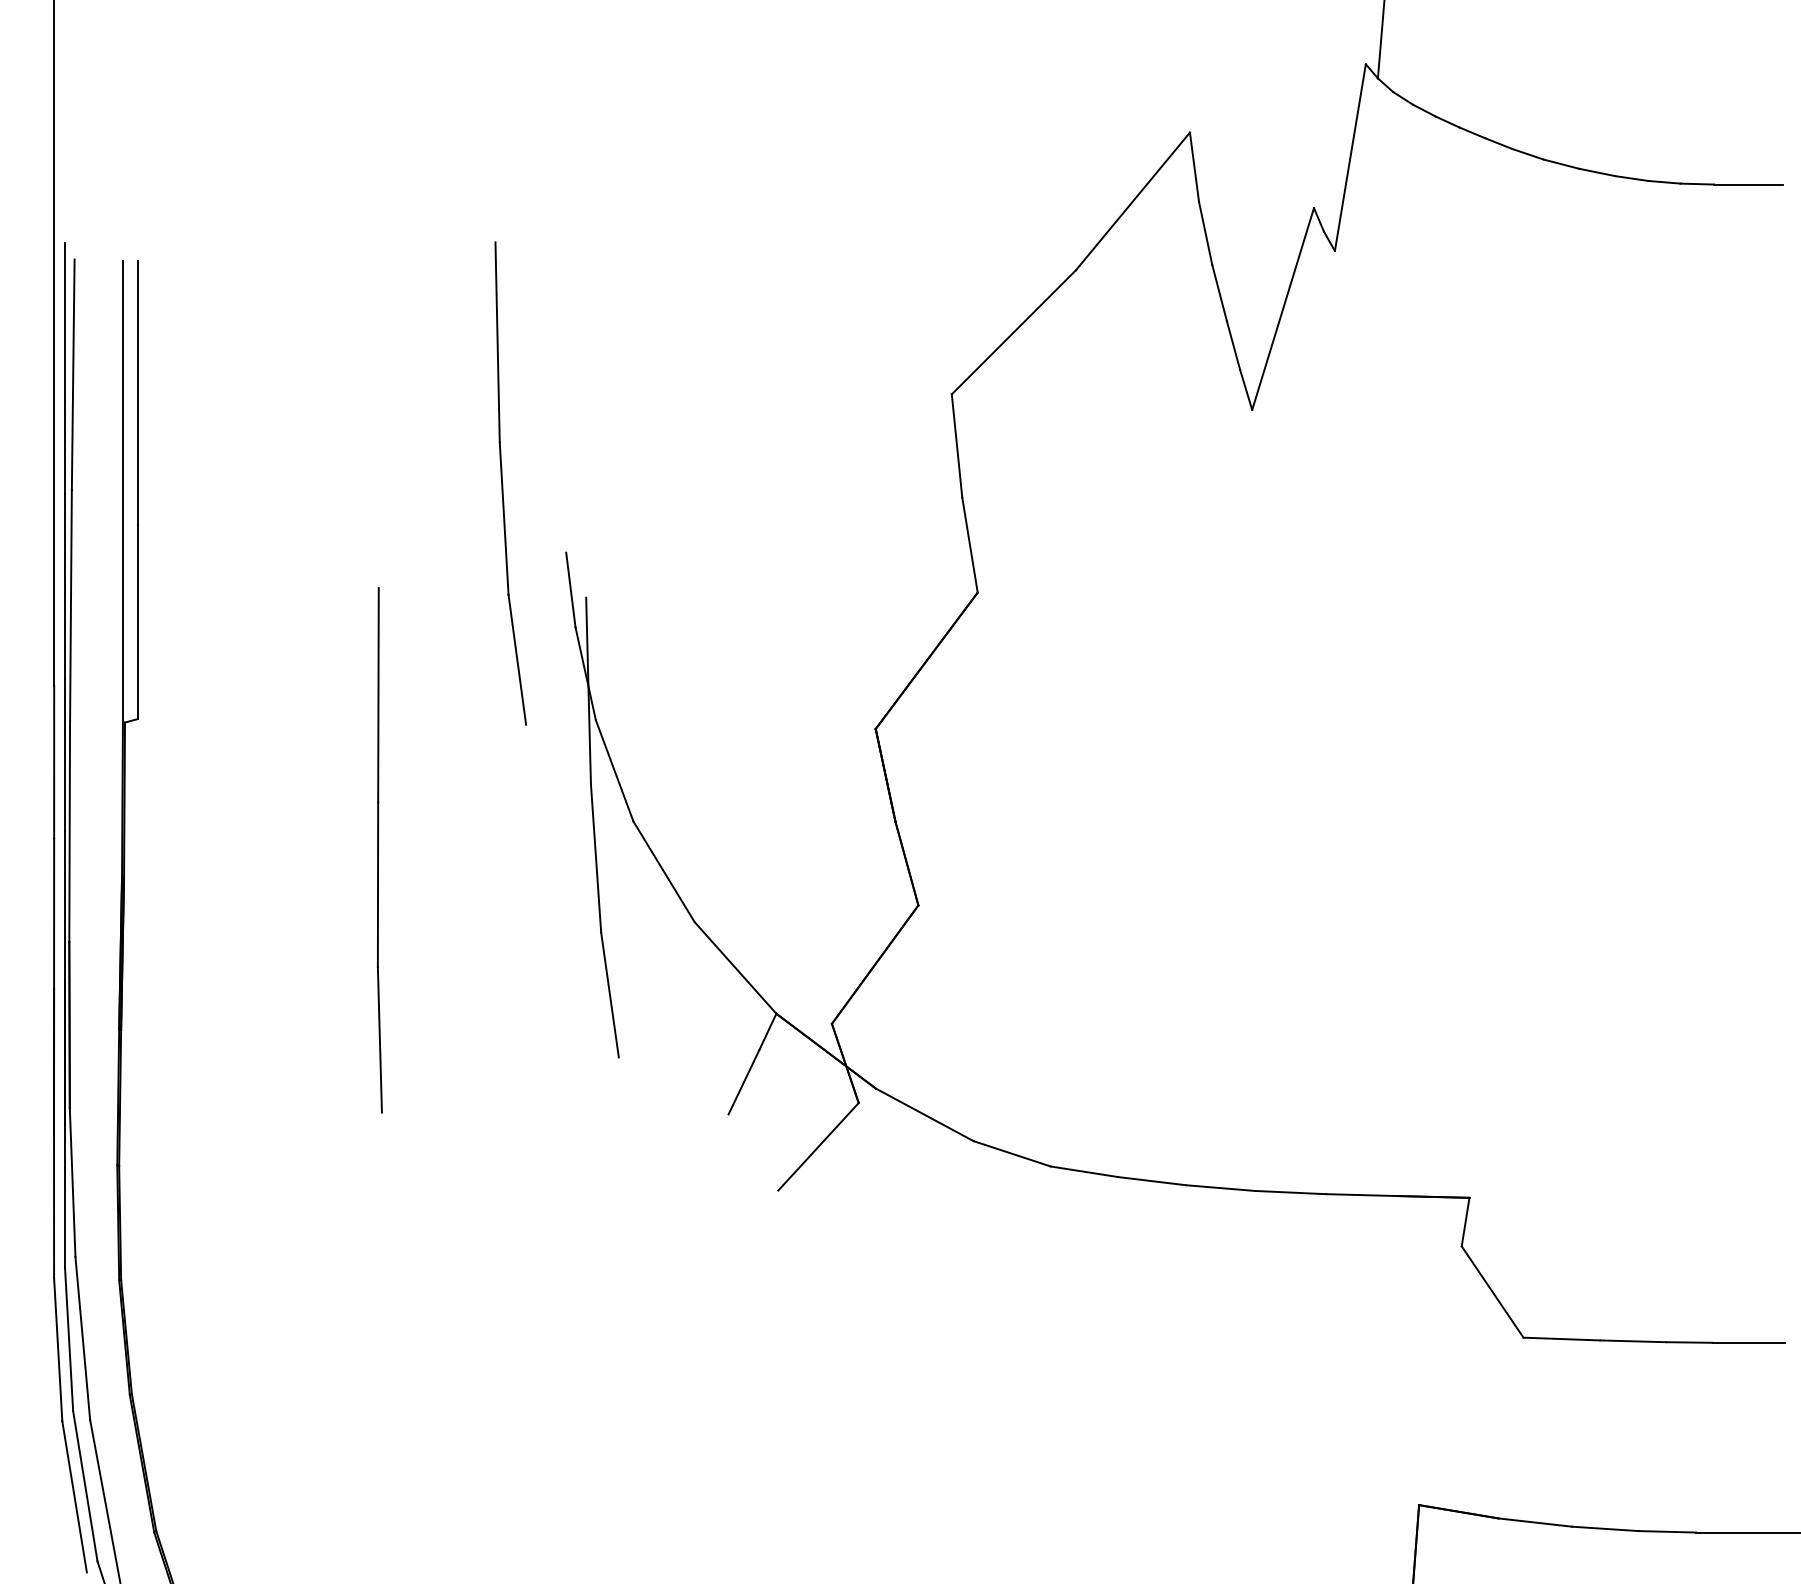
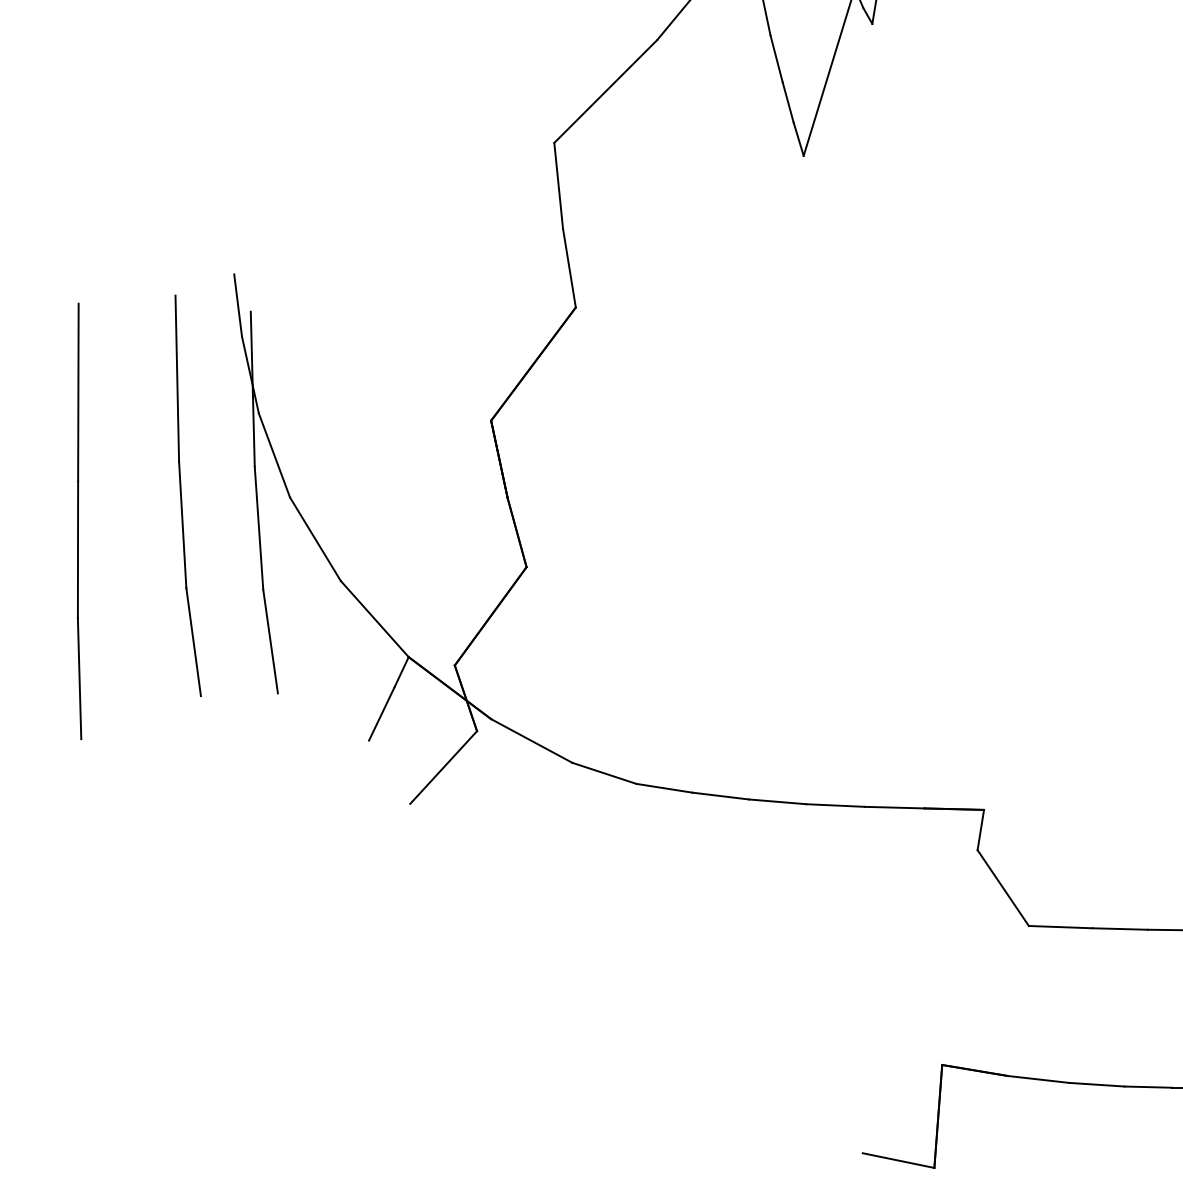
part: (503, 484) -> (182, 496), moved

